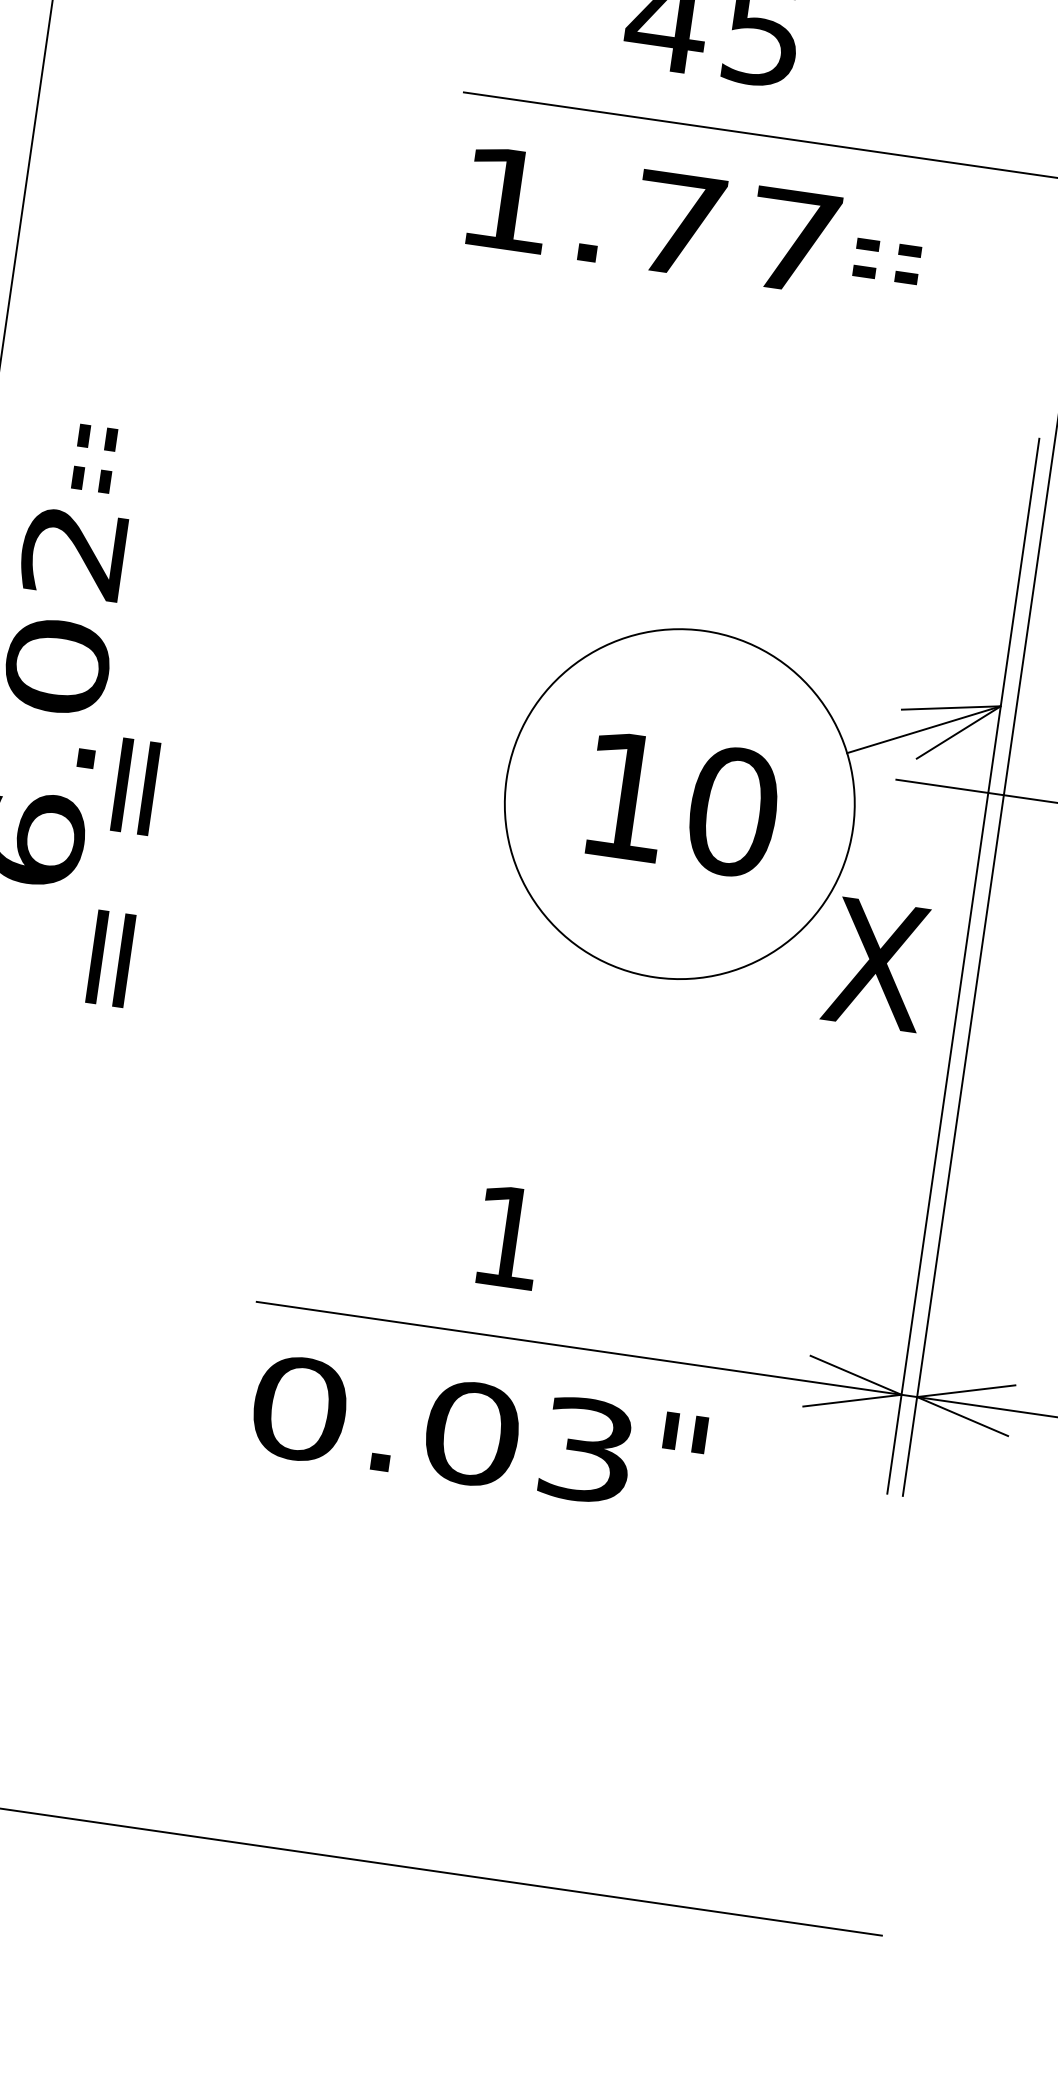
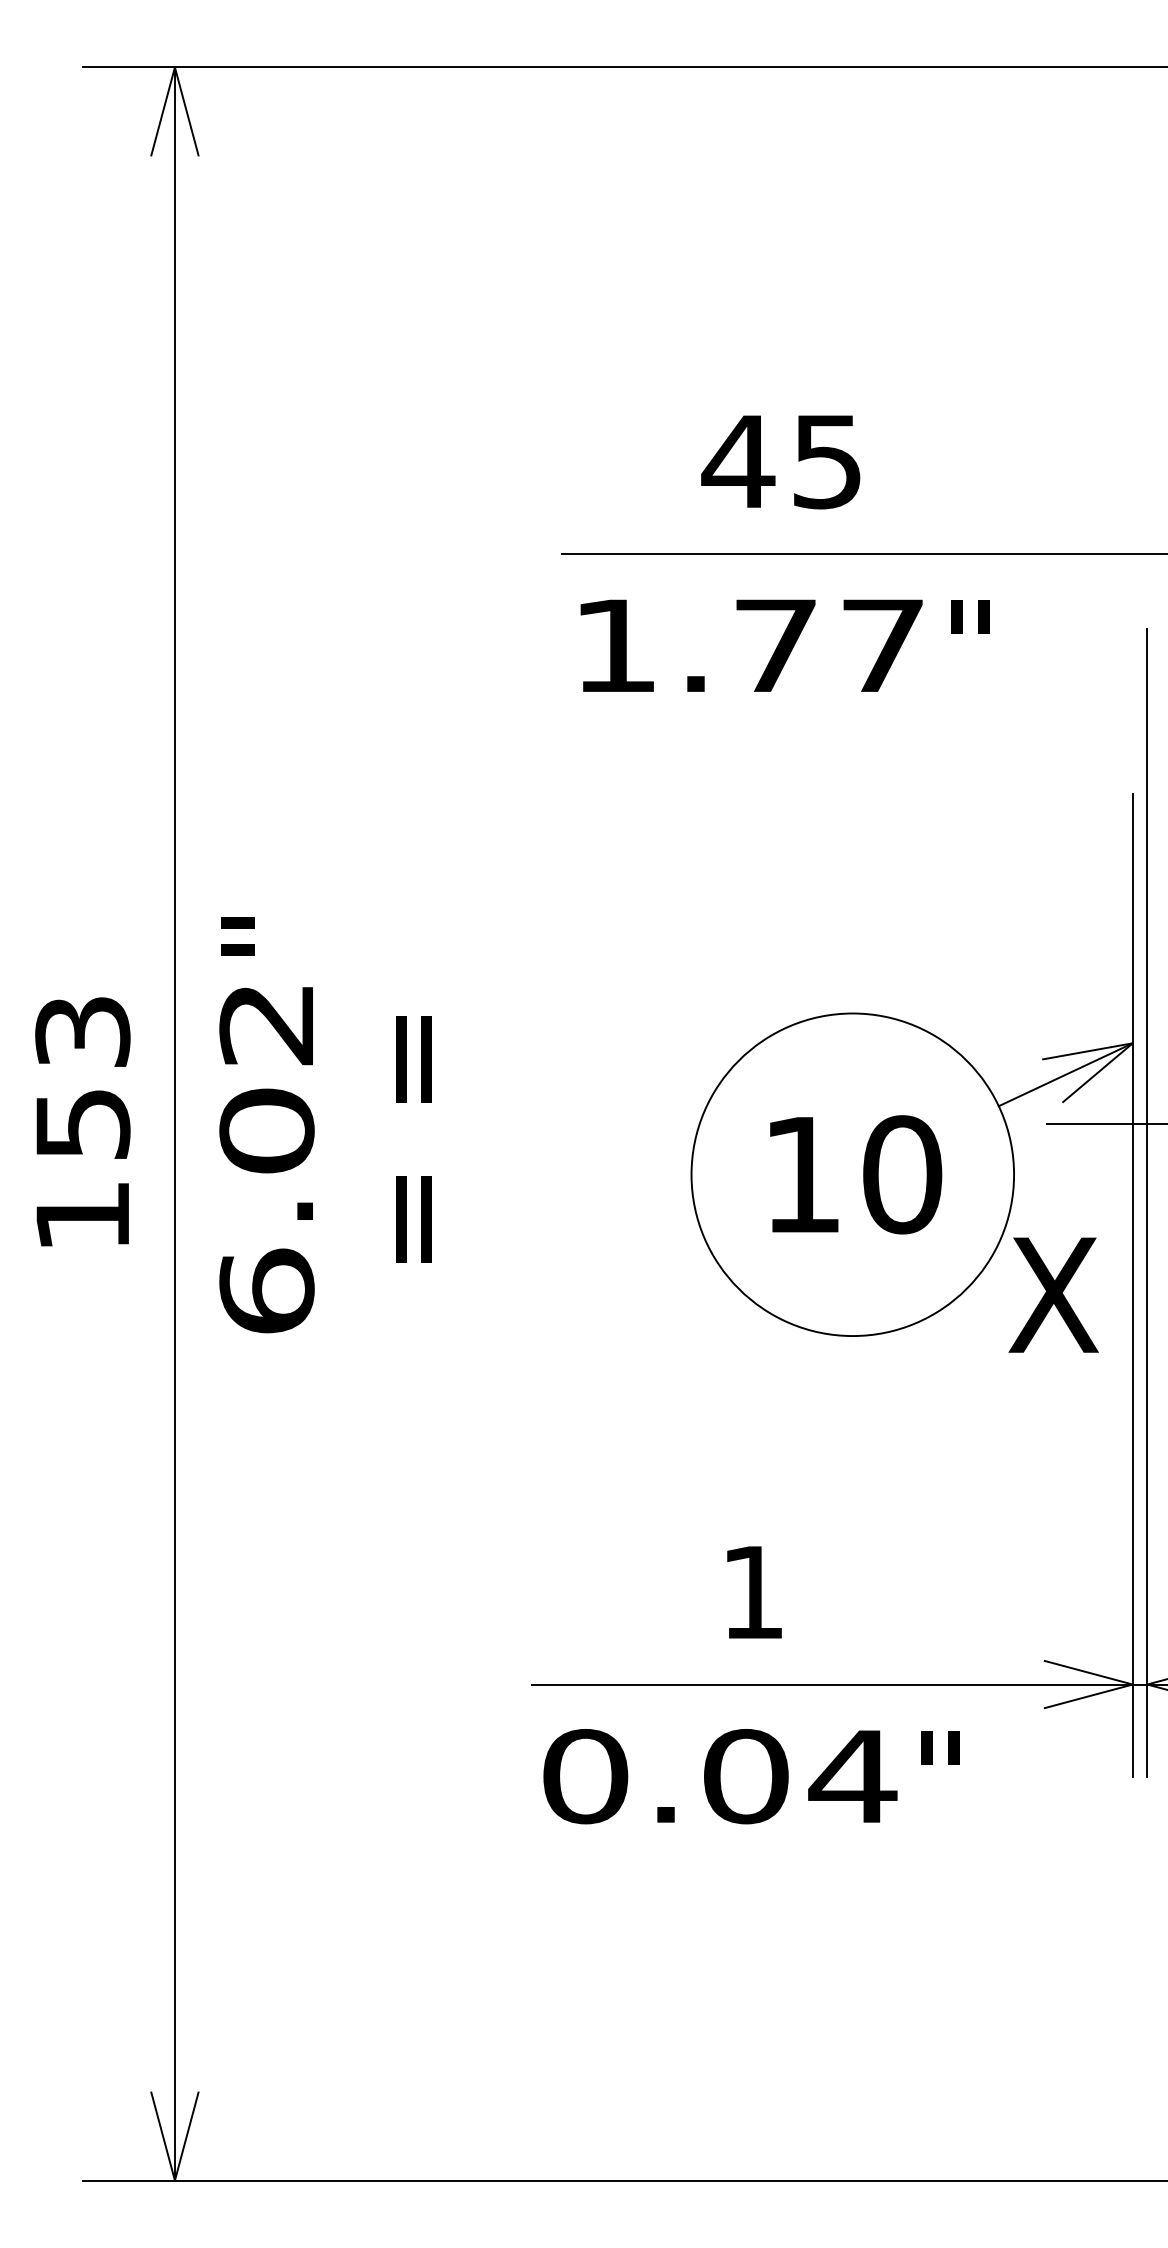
text: (889, 242) -> (970, 634), = = -> "
text: (75, 455) -> (255, 936), = = -> "
text: (122, 872) -> (413, 1139), moved
text: (586, 1450) -> (852, 1776), 0.03 -> 0.04

